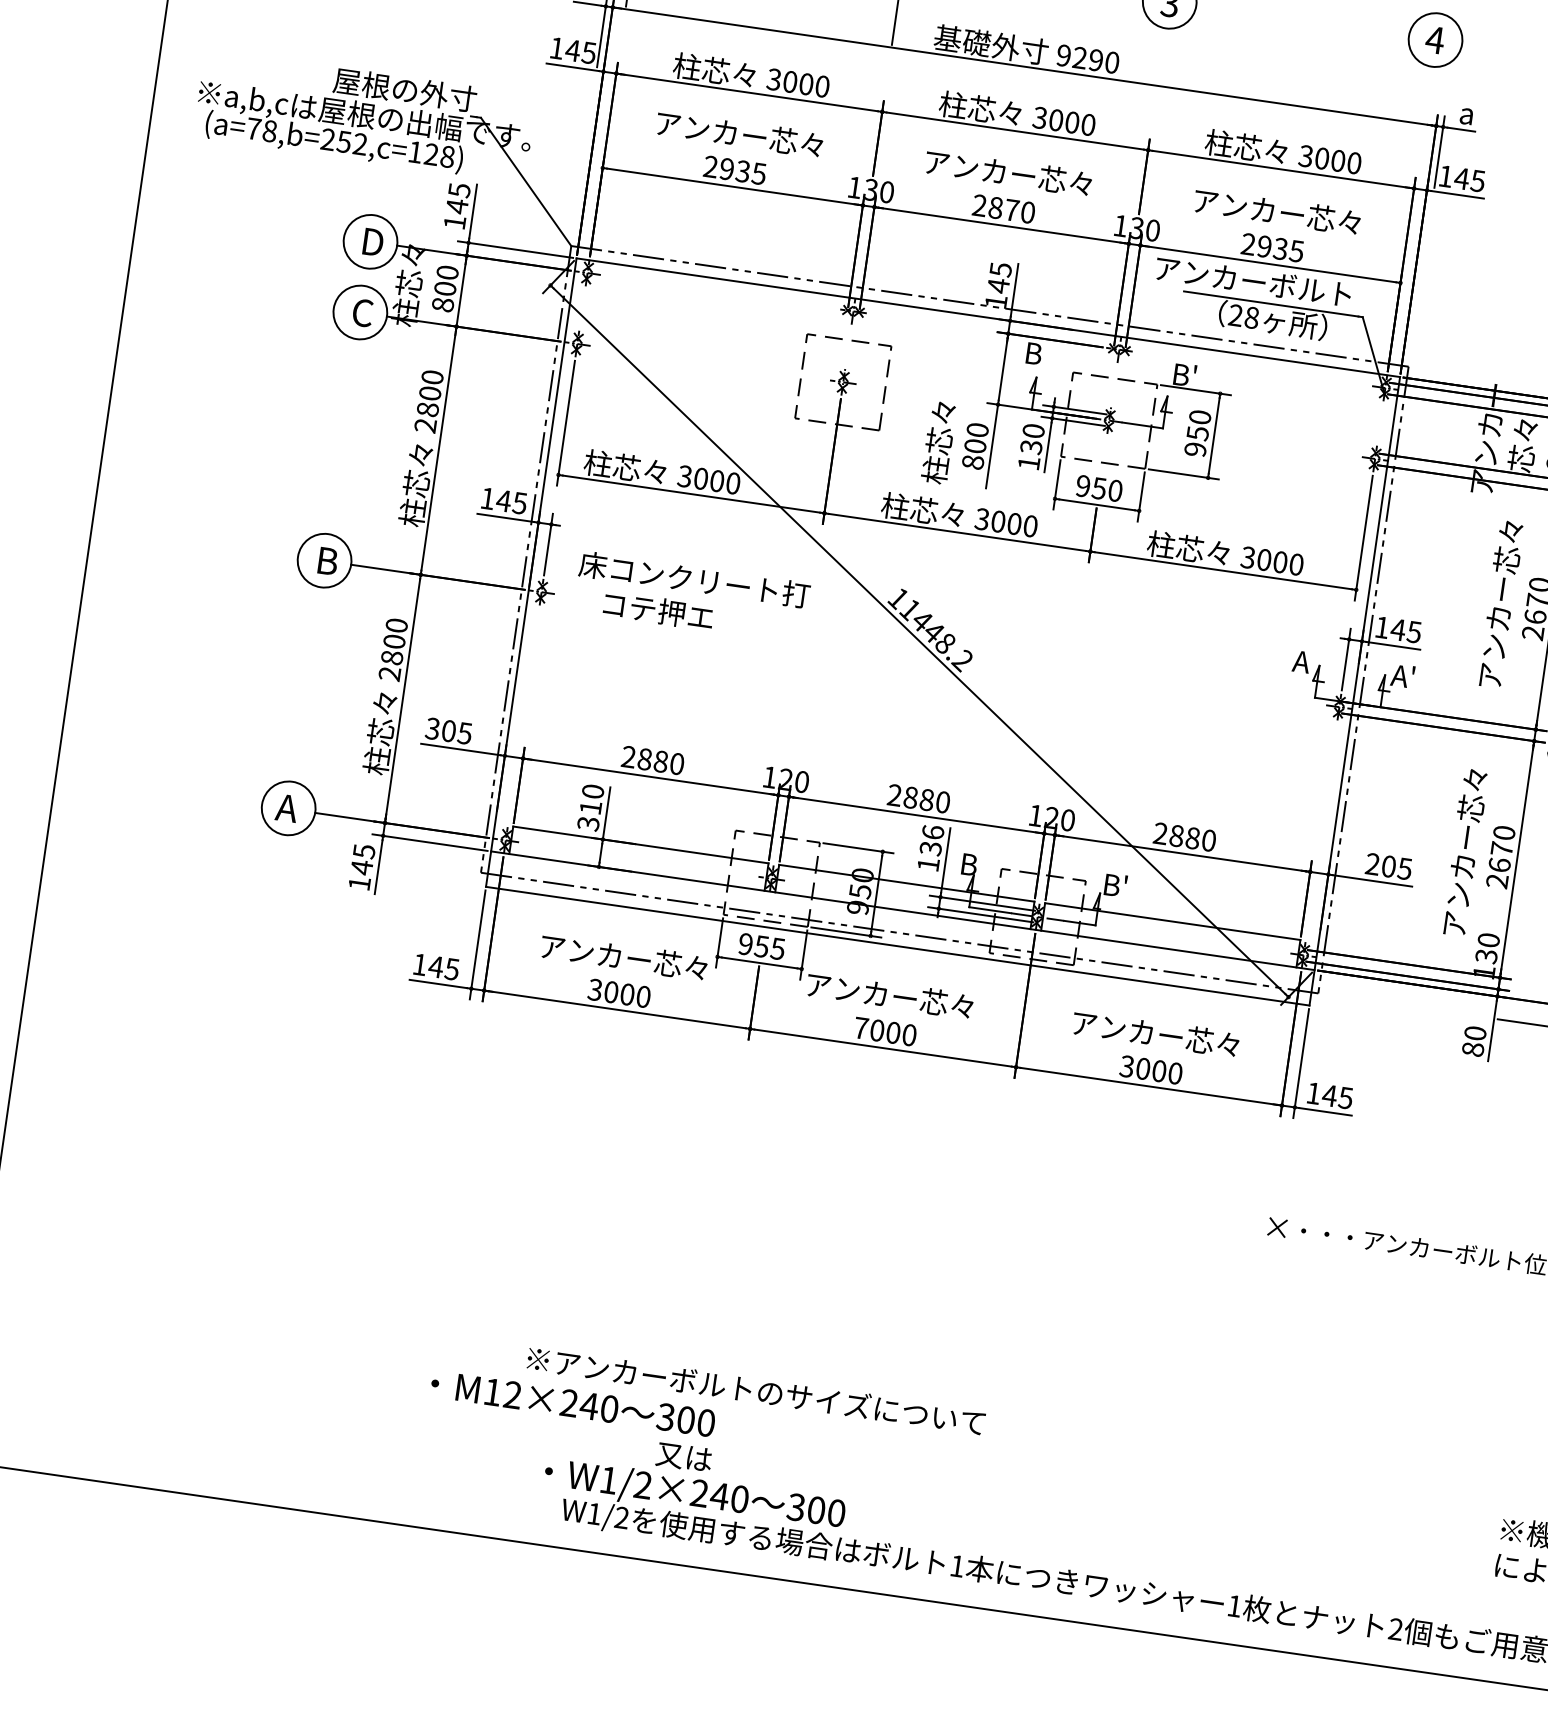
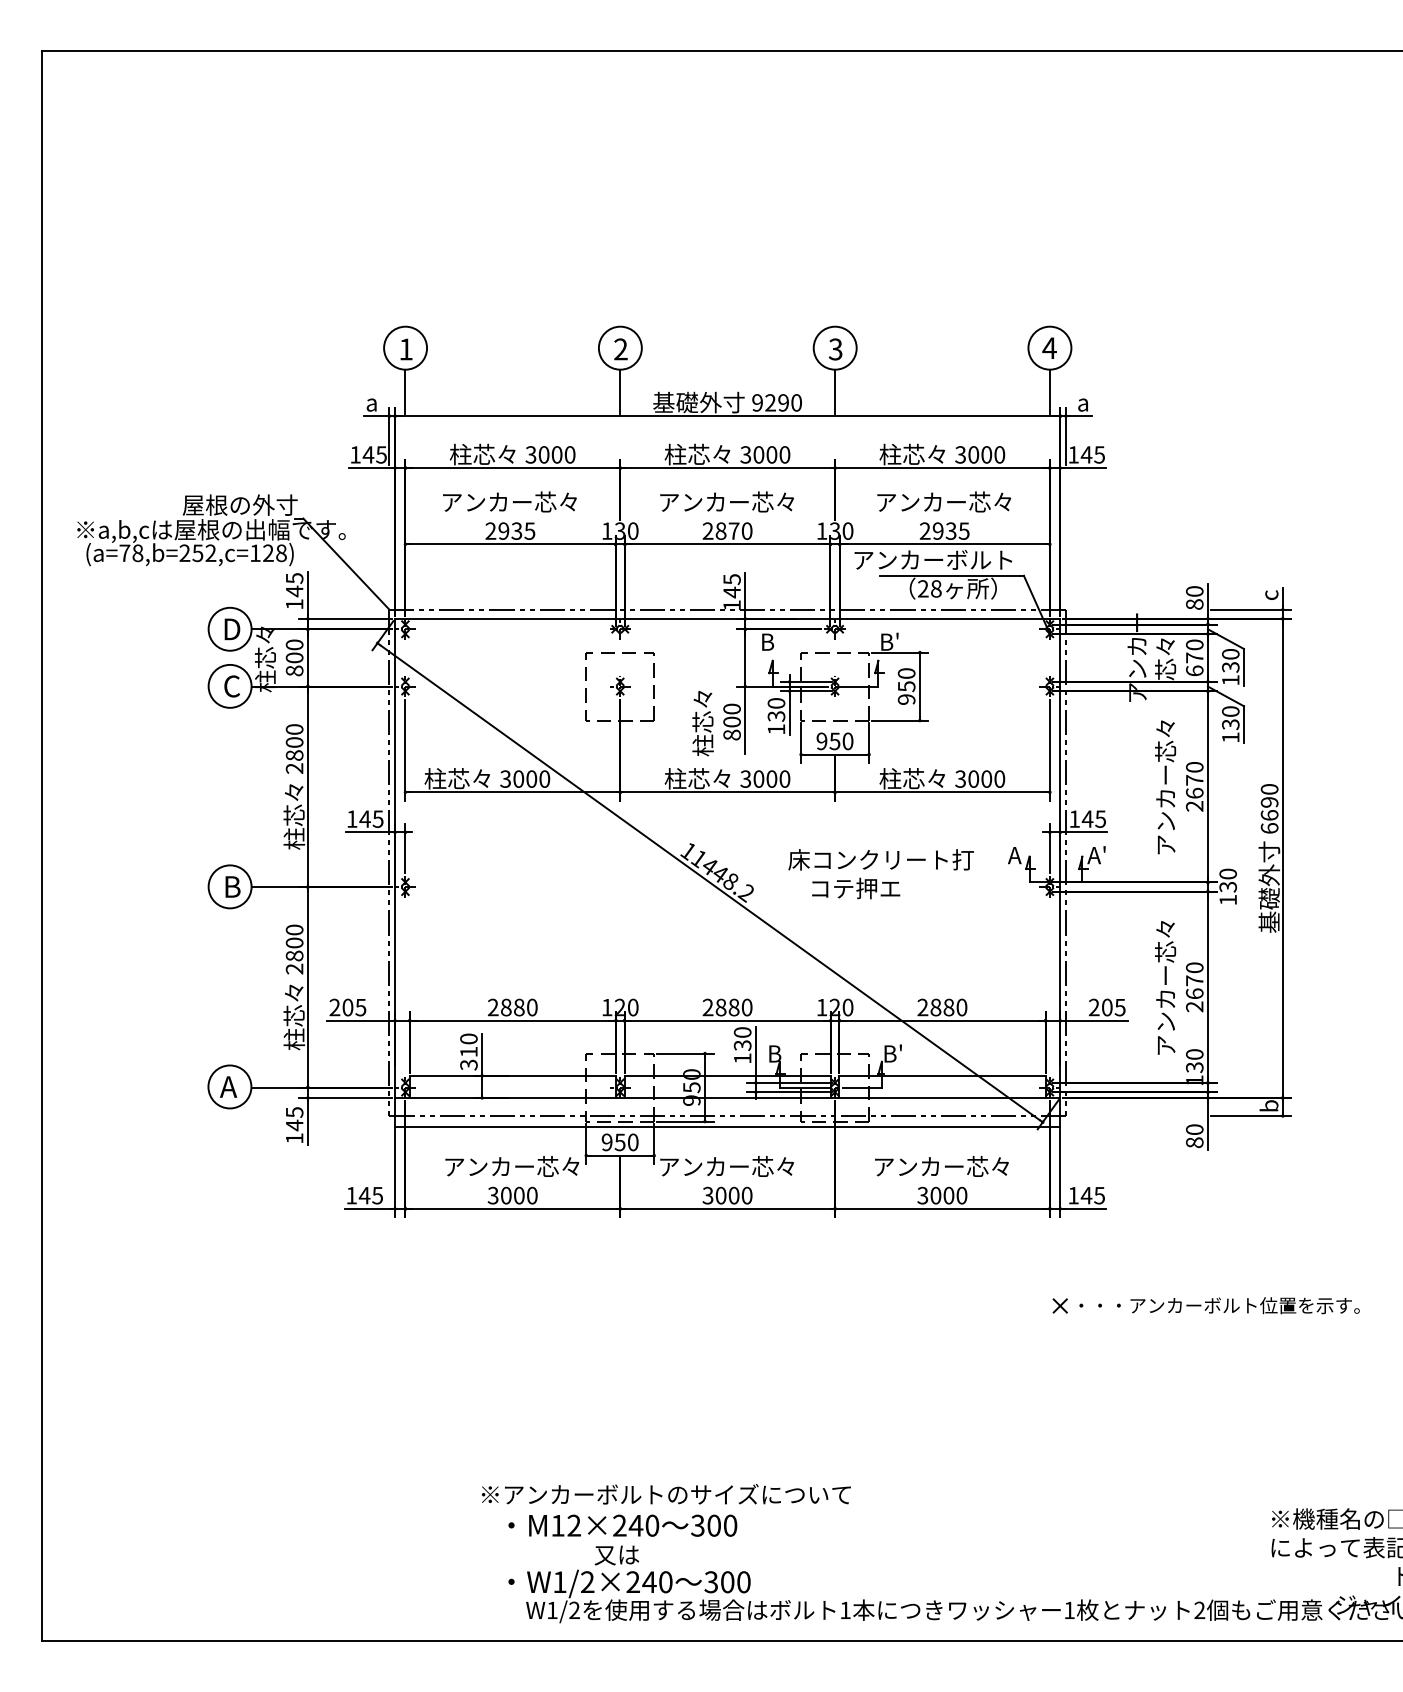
line: (1162, 55) -> (835, 391), added
line: (1427, 93) -> (1049, 391), added
text: (691, 597) -> (880, 874), moved
text: (432, 728) -> (334, 1007), 305 -> 205
text: (932, 832) -> (742, 1032), 136 -> 130
text: (777, 948) -> (632, 1142), 955 -> 950
text: (860, 1027) -> (707, 1195), 7000 -> 3000
text: (572, 1403) -> (622, 1525), moved

